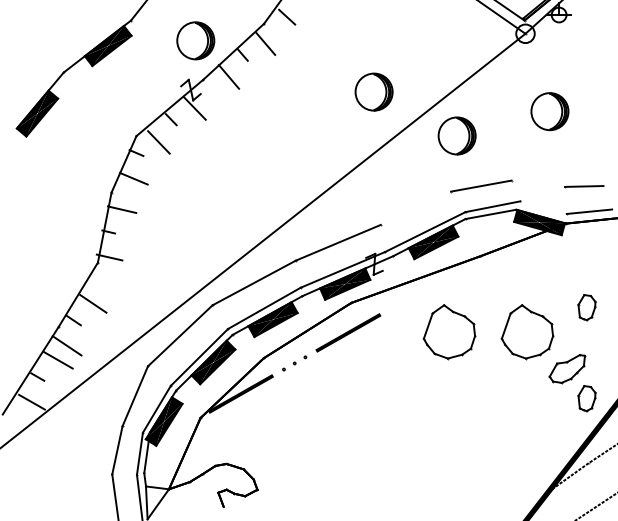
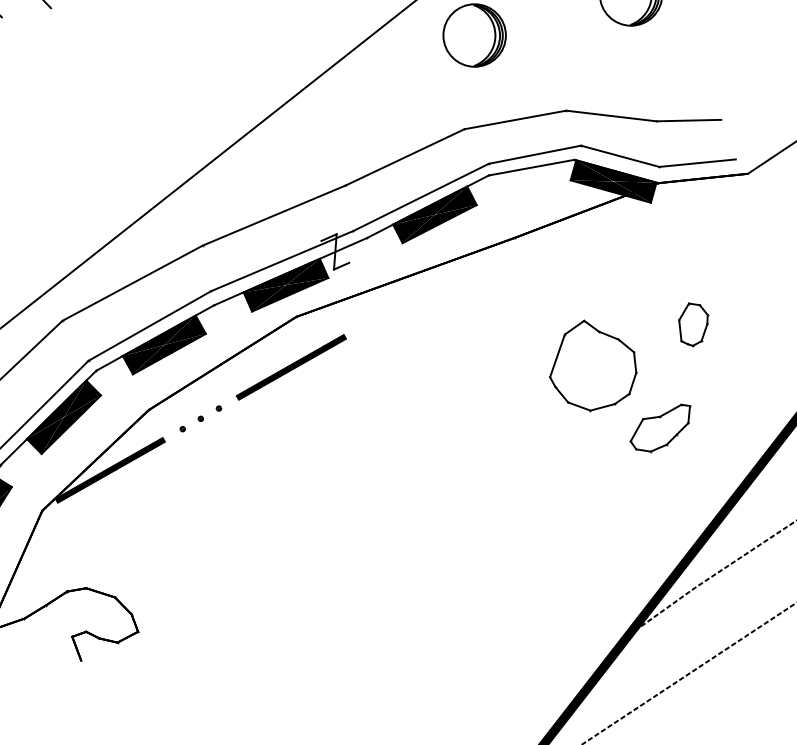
line: (538, 183) -> (611, 115), added
line: (415, 207) -> (404, 156), added
line: (543, 207) -> (620, 156), added
part: (449, 332) -> (461, 366), removed
part: (586, 398) -> (692, 477), removed

